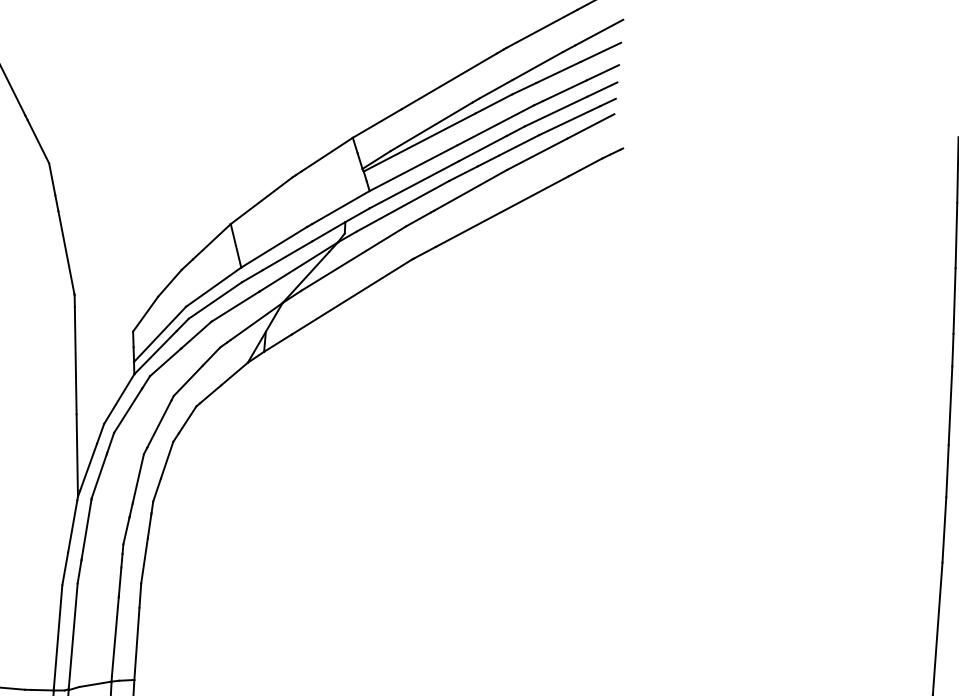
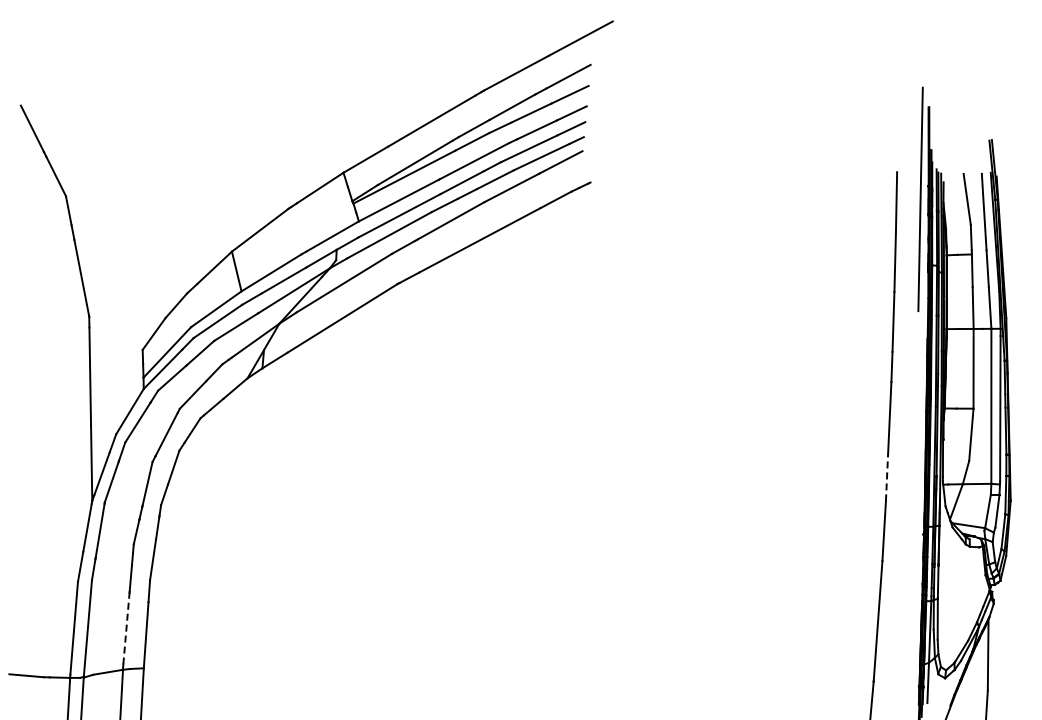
line: (948, 471) -> (887, 477), solid -> dashed
line: (115, 636) -> (126, 628), solid -> dashed

